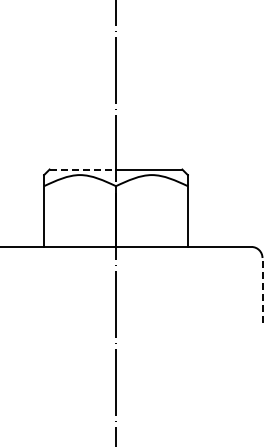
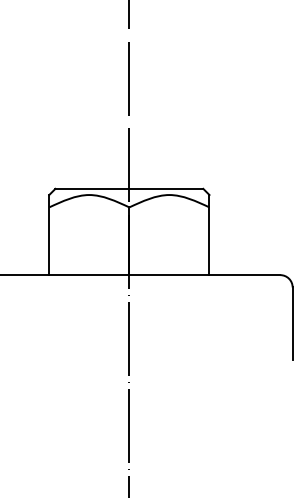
line: (83, 169) -> (93, 188), dashed -> solid
line: (262, 289) -> (292, 322), dashed -> solid

